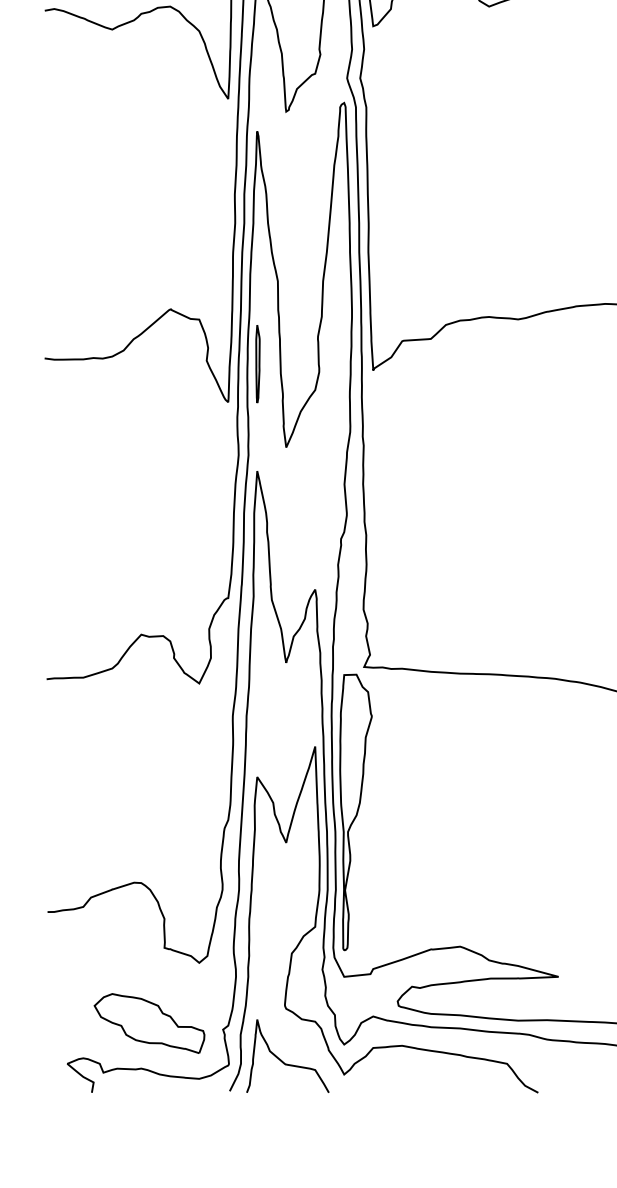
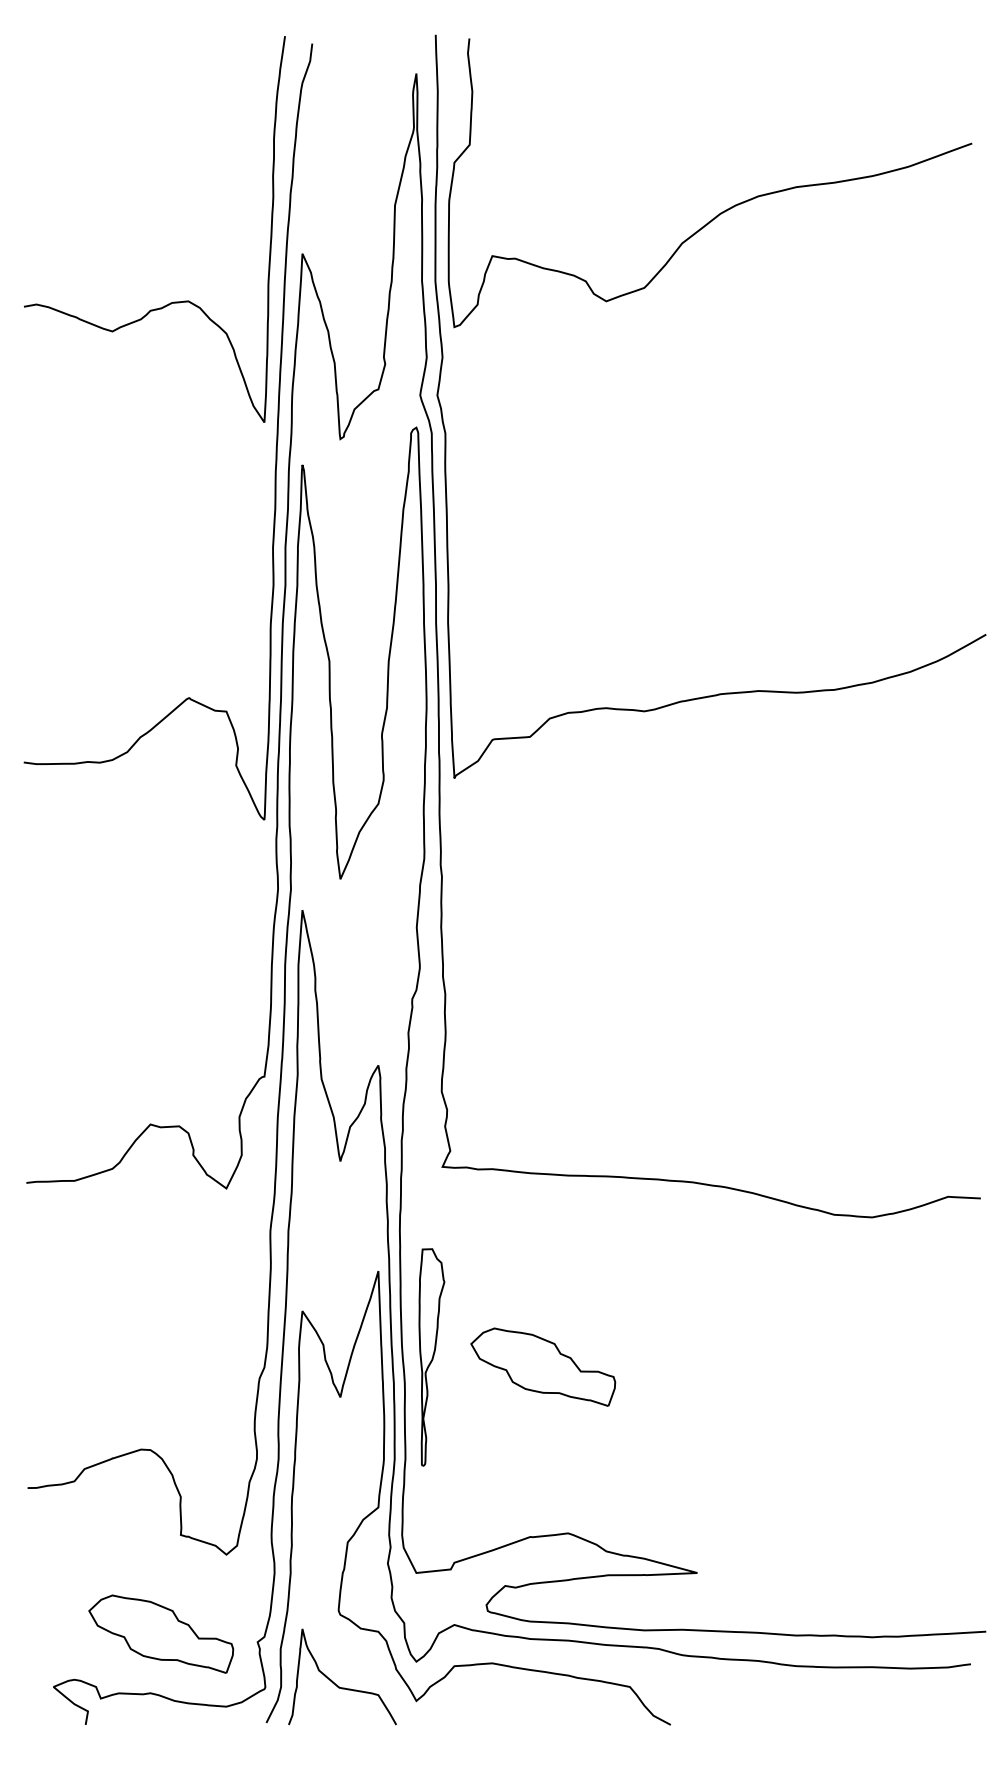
part: (258, 363) -> (303, 769), removed
part: (355, 812) -> (431, 1357), size x0.6
part: (441, 819) -> (543, 1366), added

